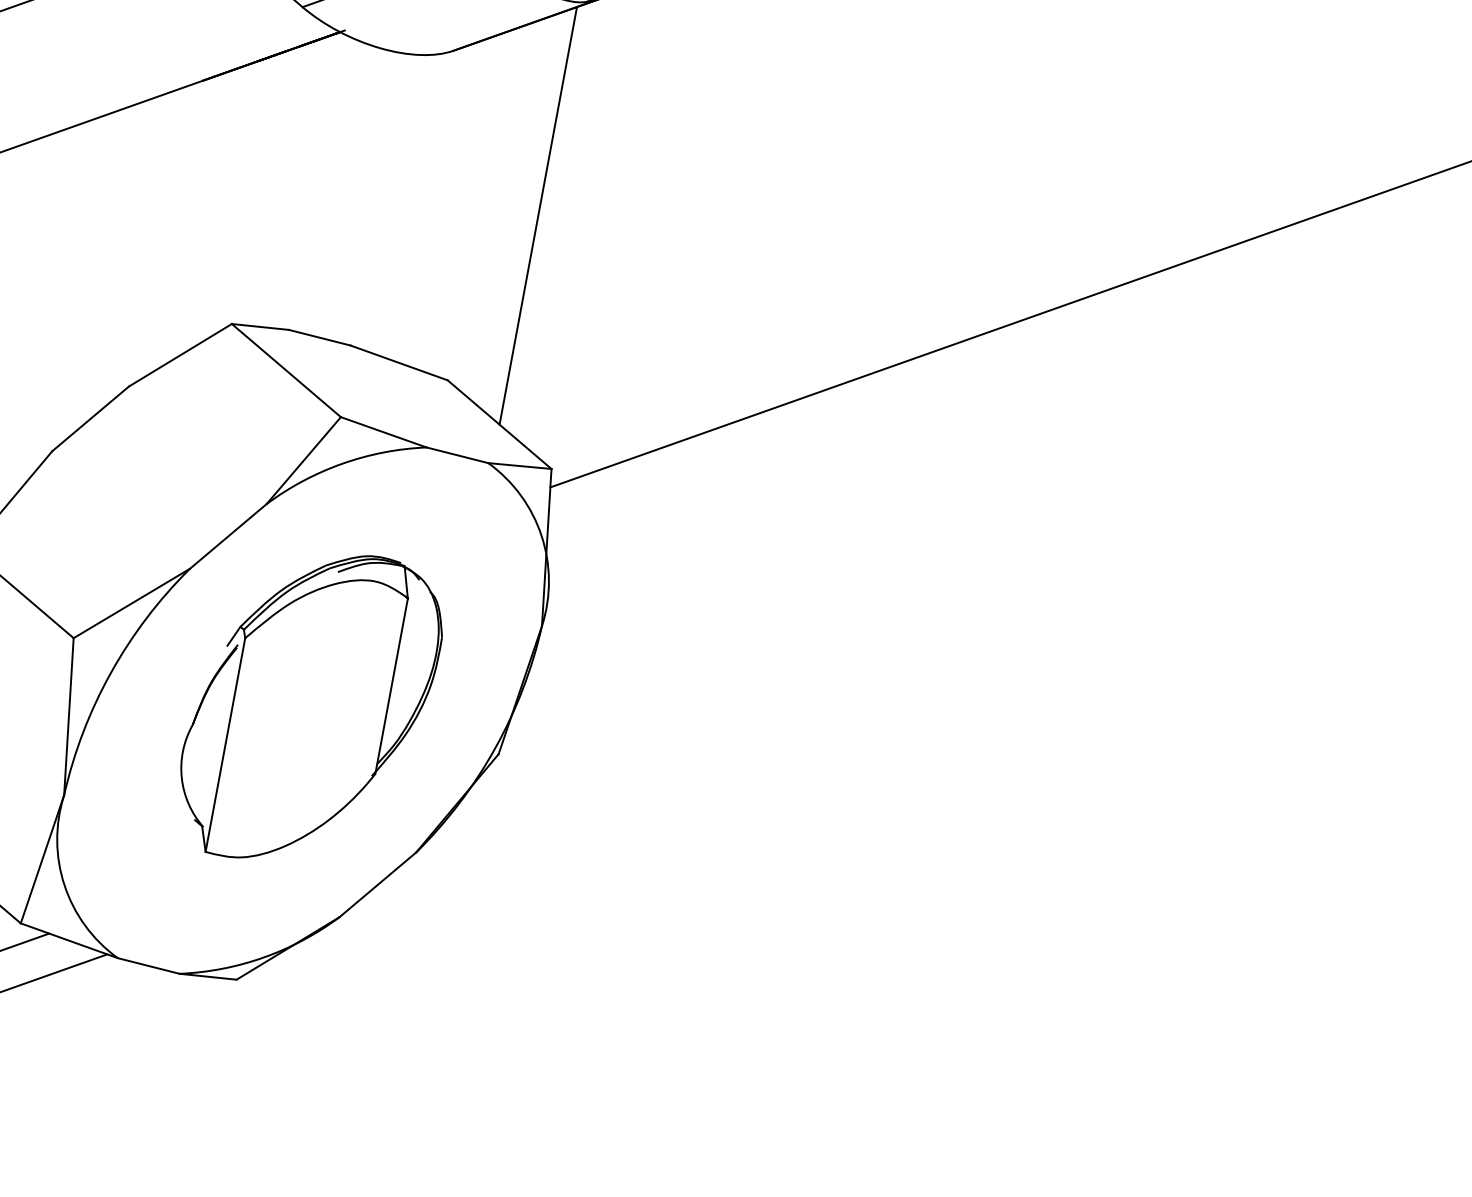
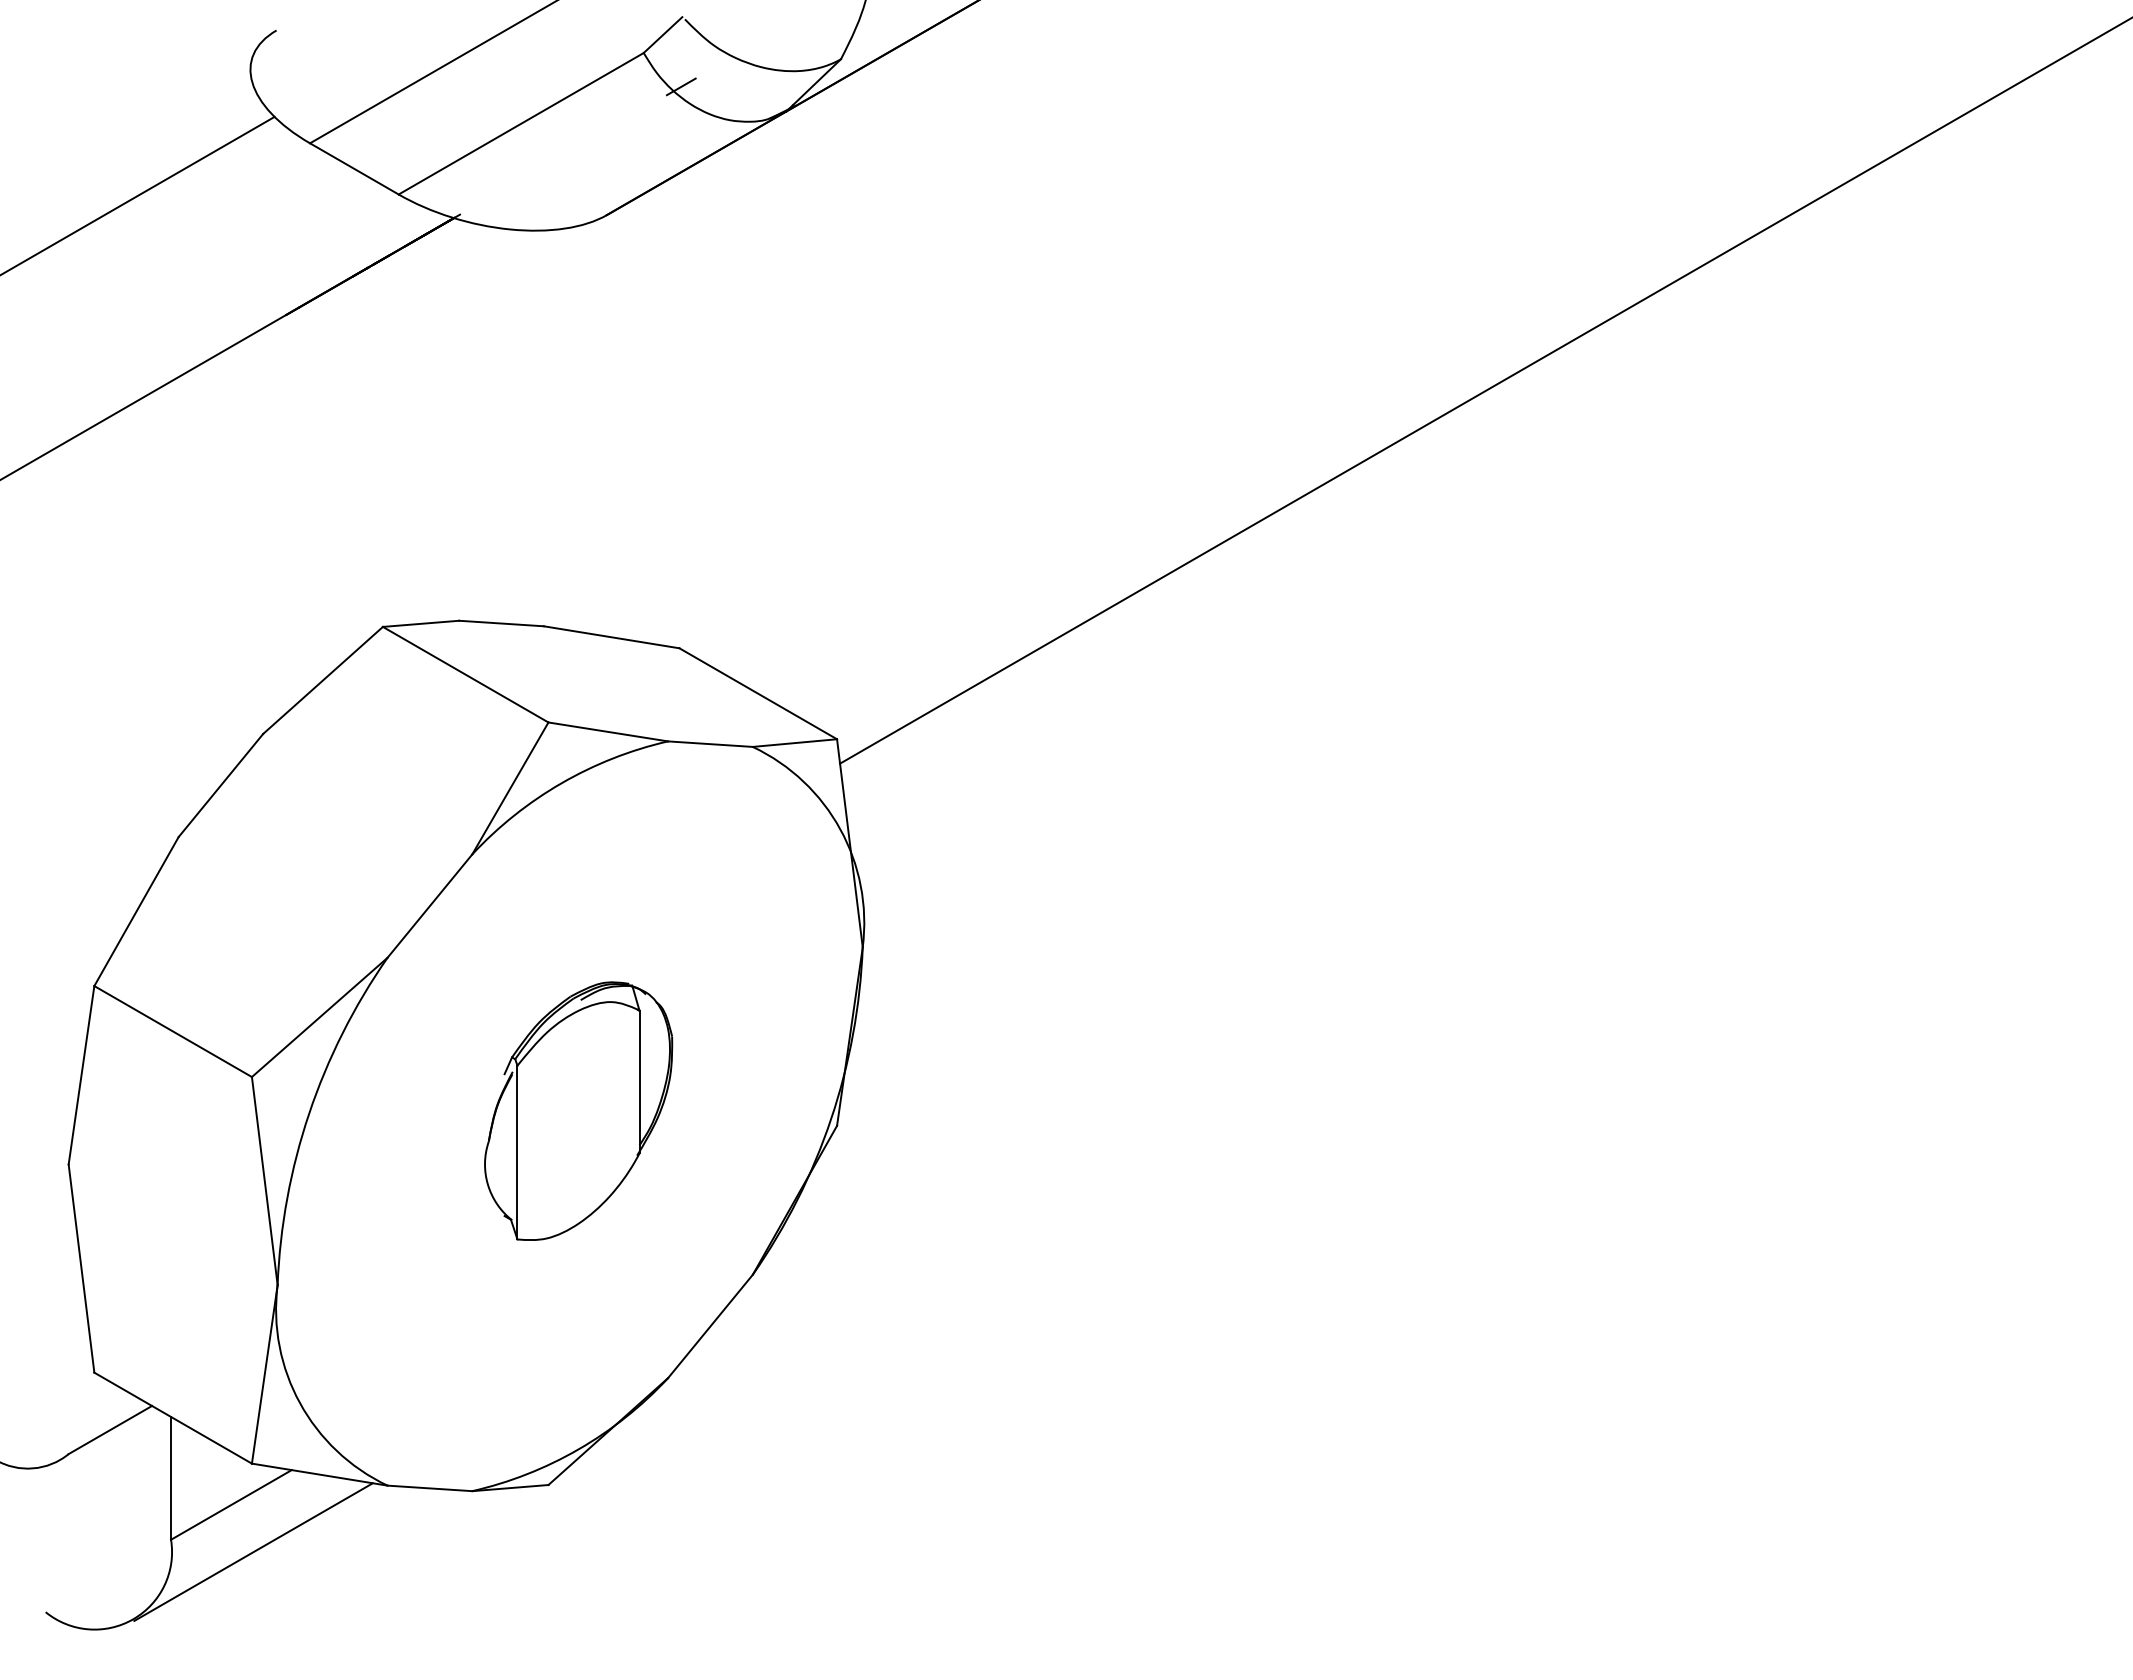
line: (538, 215) -> (758, 410), removed
part: (310, 707) -> (578, 1110), size x0.6

